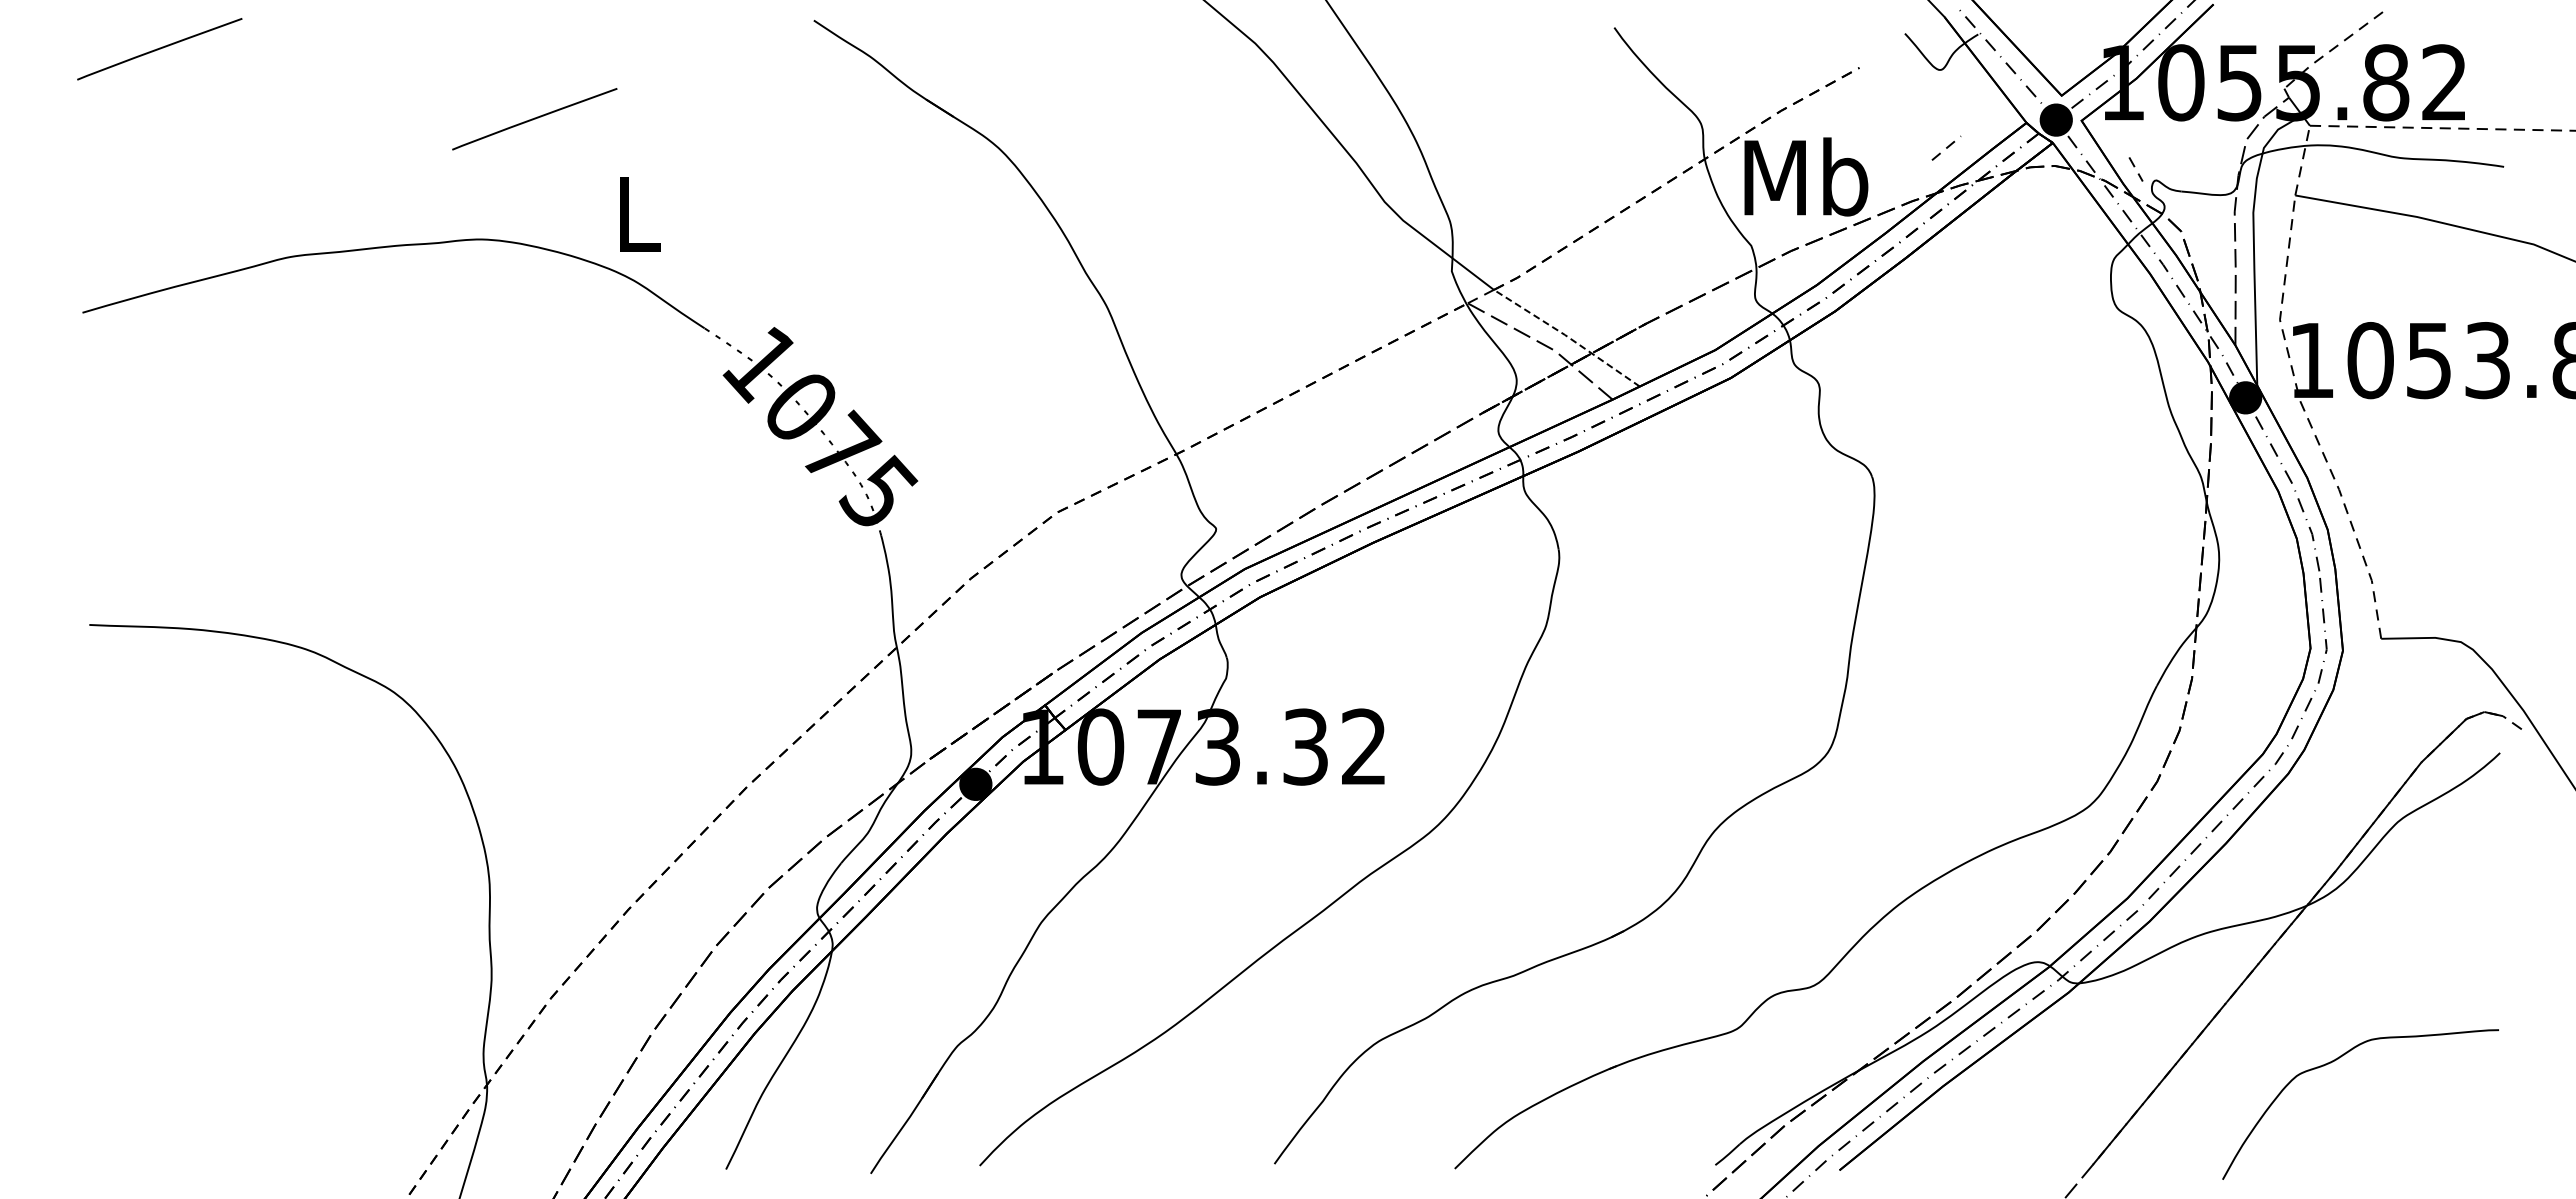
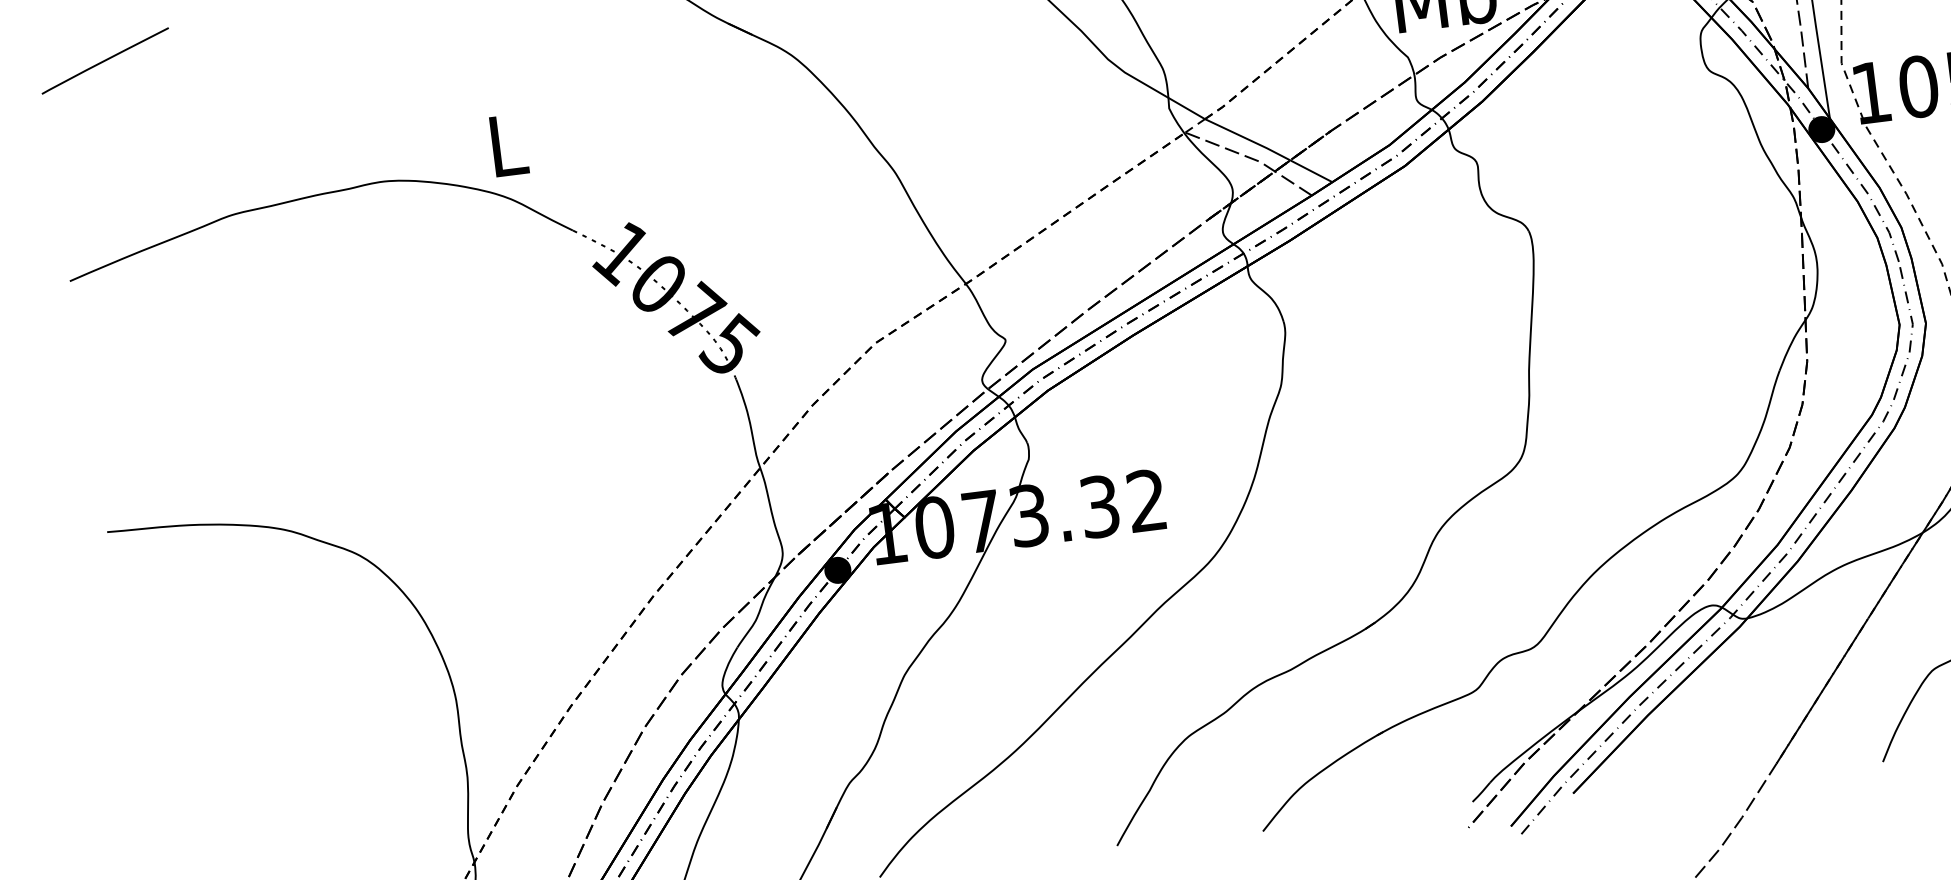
line: (534, 119) -> (414, 79), removed
line: (1566, 336) -> (1268, 149), dashed -> solid

